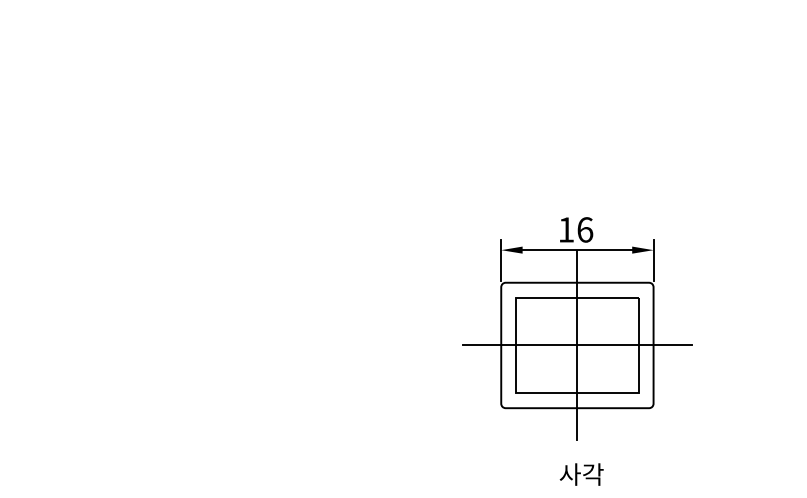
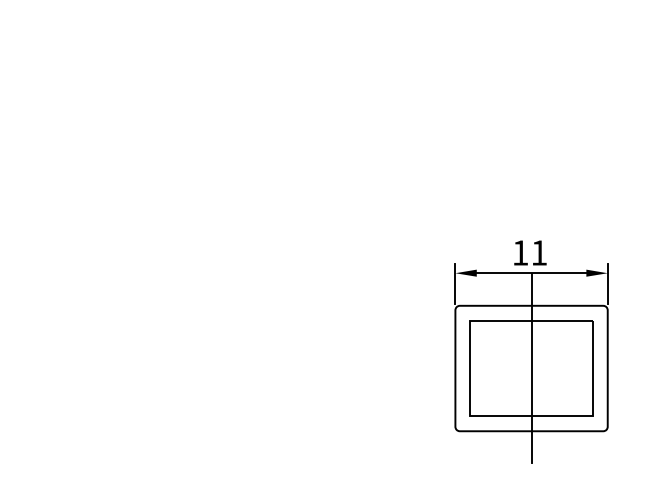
text: (585, 229) -> (539, 252), 16 -> 11
line: (577, 345) -> (531, 368), removed

